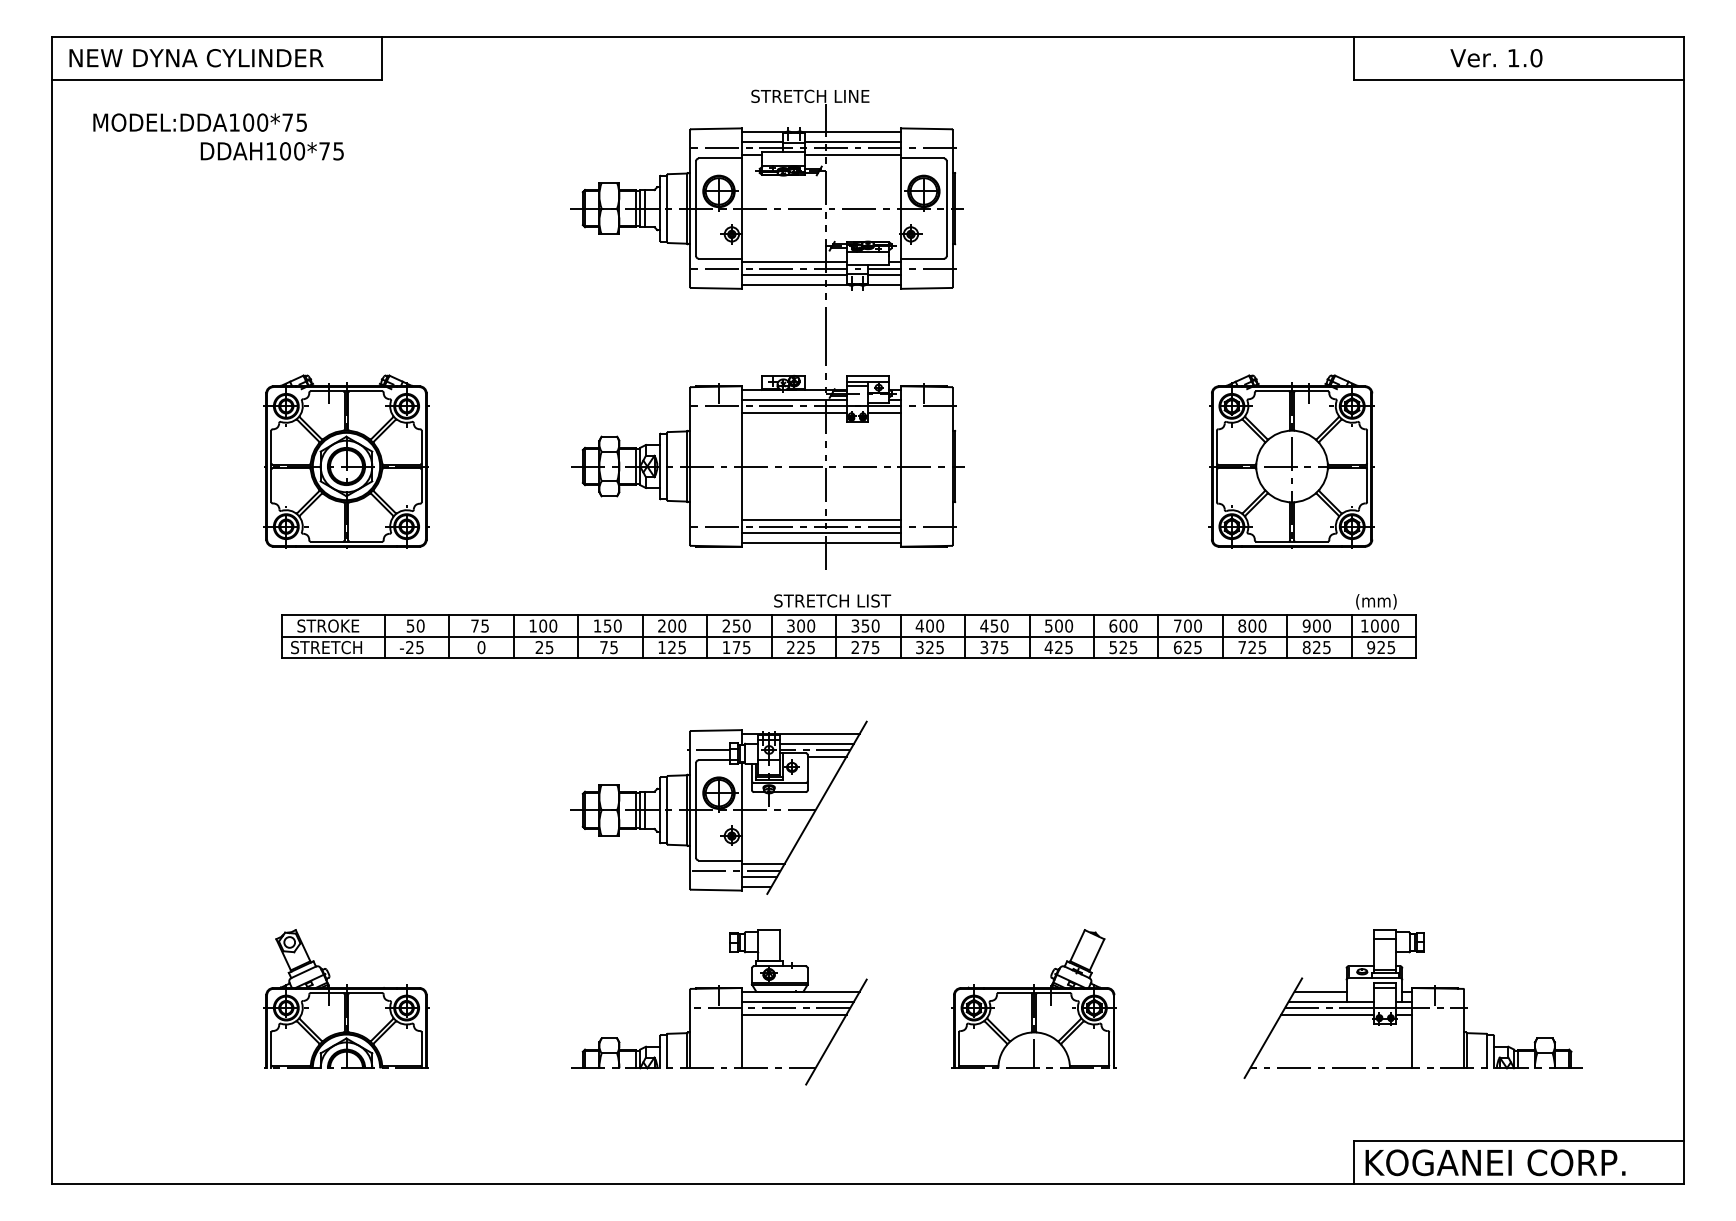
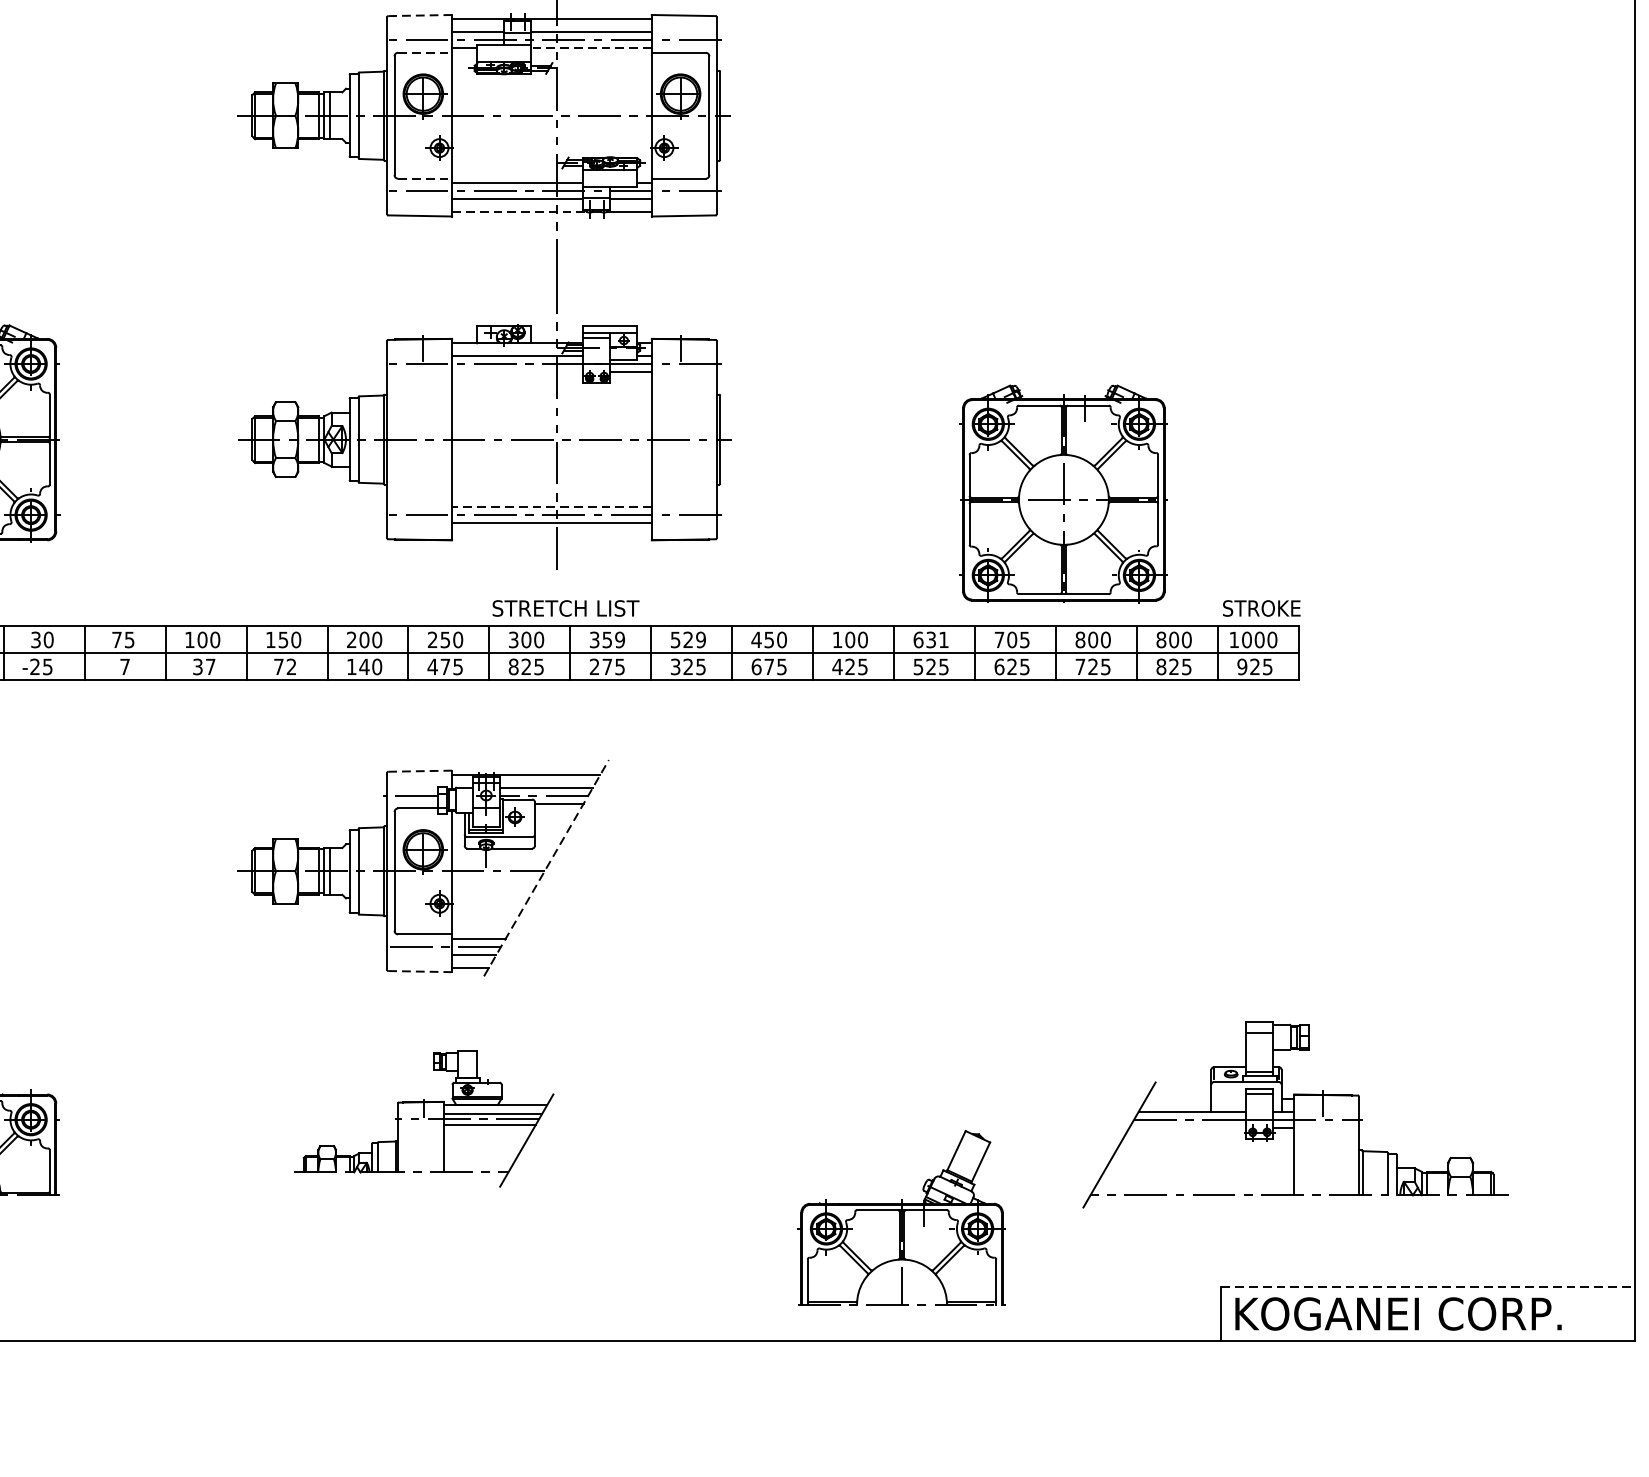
line: (716, 128) -> (420, 15), solid -> dashed
line: (852, 154) -> (590, 47), solid -> dashed
line: (720, 158) -> (425, 52), solid -> dashed
line: (720, 258) -> (425, 178), solid -> dashed
line: (795, 285) -> (519, 212), solid -> dashed
line: (793, 412) -> (516, 371), removed
part: (1291, 461) -> (1063, 493), moved
line: (821, 520) -> (552, 507), solid -> dashed
line: (820, 543) -> (550, 536), removed
text: (1386, 601) -> (1261, 609), (mm) -> STROKE
text: (410, 625) -> (35, 639), 50 -> 30
text: (875, 625) -> (619, 639), 350 -> 359
text: (929, 625) -> (687, 639), 400 -> 529
text: (1048, 625) -> (837, 639), 500 -> 100
text: (1128, 625) -> (937, 639), 600 -> 631
text: (1197, 625) -> (1024, 639), 700 -> 705
text: (1306, 625) -> (1161, 639), 900 -> 800
text: (481, 647) -> (125, 666), 0 -> 7
text: (544, 647) -> (204, 666), 25 -> 37
text: (613, 647) -> (290, 666), 75 -> 72
text: (676, 647) -> (369, 666), 125 -> 140
text: (726, 647) -> (432, 666), 175 -> 475
text: (790, 647) -> (513, 666), 225 -> 825
text: (984, 647) -> (756, 666), 375 -> 675
line: (716, 730) -> (420, 771), solid -> dashed
line: (817, 807) -> (547, 867), solid -> dashed
line: (716, 890) -> (420, 972), solid -> dashed
line: (1320, 991) -> (1178, 1098), removed
part: (1033, 998) -> (901, 1216), moved
part: (719, 1007) -> (423, 1118), size x0.7
line: (1327, 1014) -> (1187, 1127), removed
line: (1519, 1141) -> (1428, 1287), solid -> dashed

